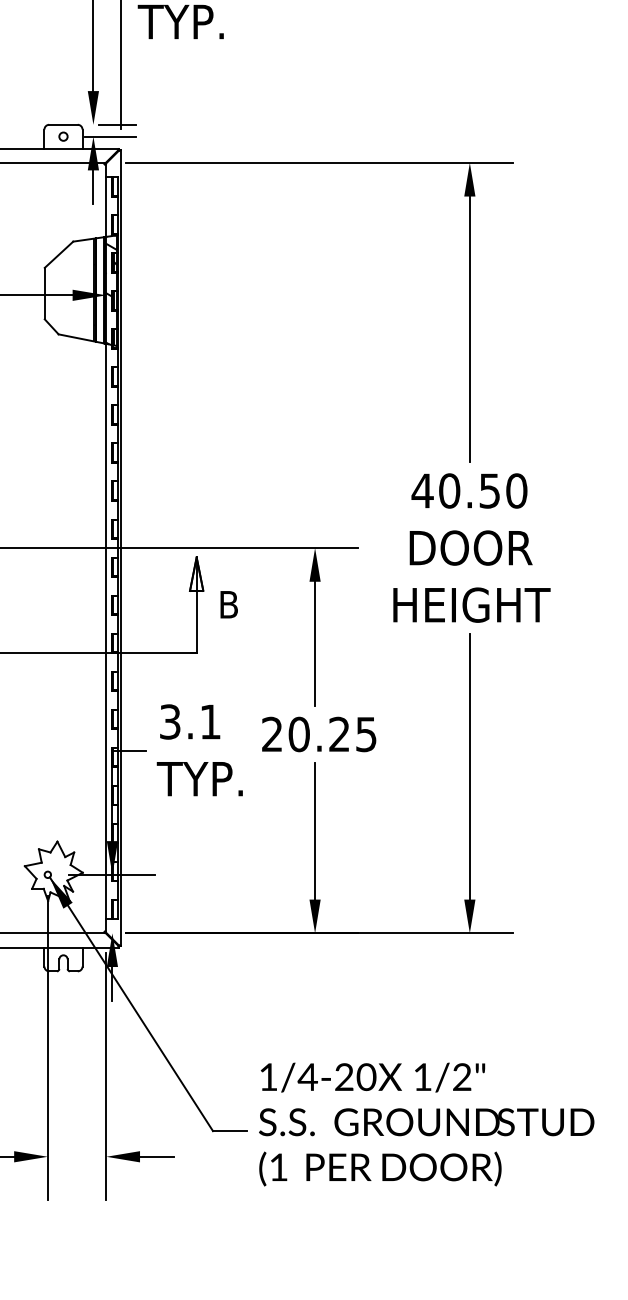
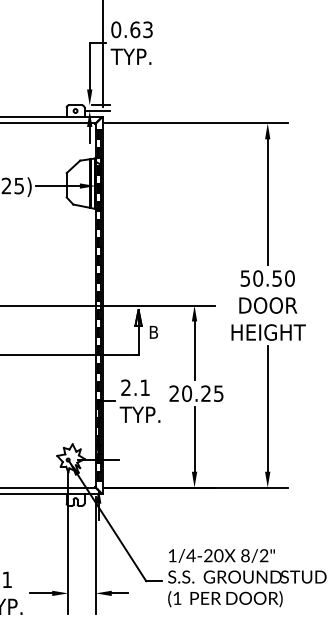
text: (422, 490) -> (245, 278), 40.50 -> 50.50
text: (169, 721) -> (125, 387), 3.1 -> 2.1
text: (422, 1076) -> (245, 555), 1/2" -> 8/2"

